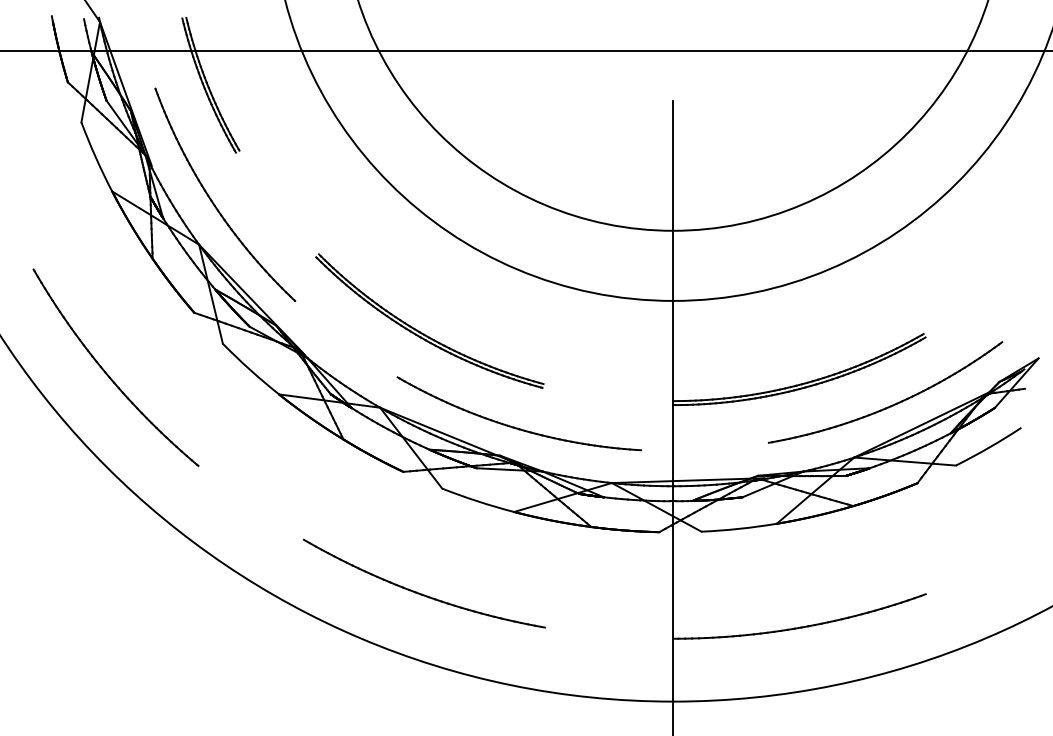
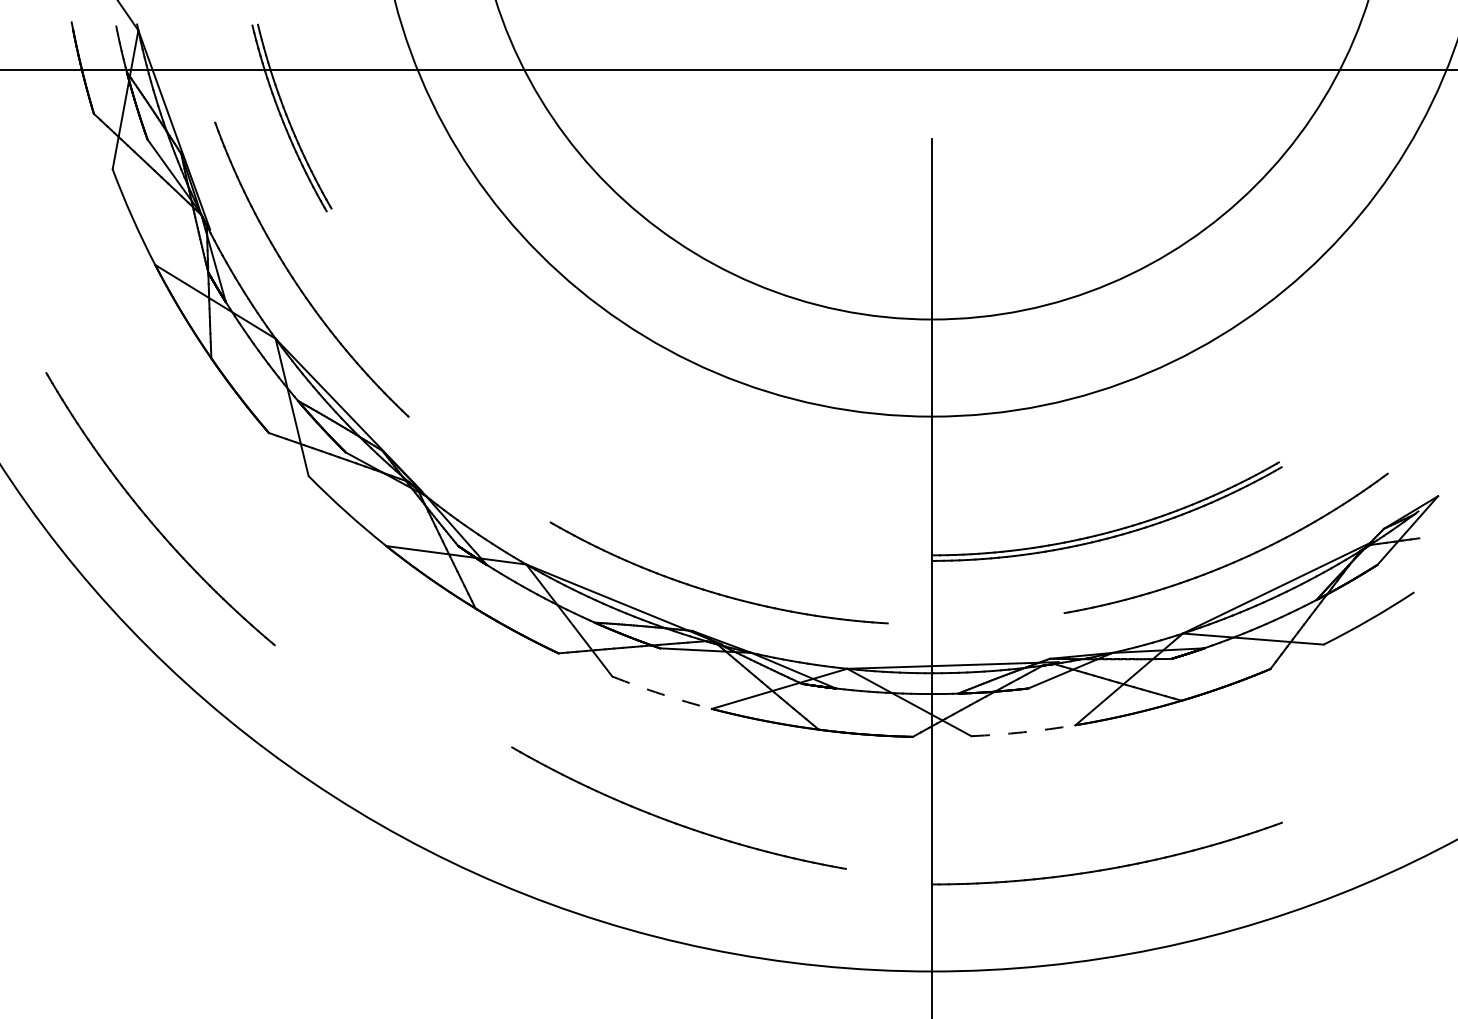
part: (422, 332) -> (584, 460), removed
arc: (477, 501) -> (661, 694), solid -> dashed
arc: (739, 528) -> (1023, 731), solid -> dashed
part: (422, 593) -> (676, 821), moved

